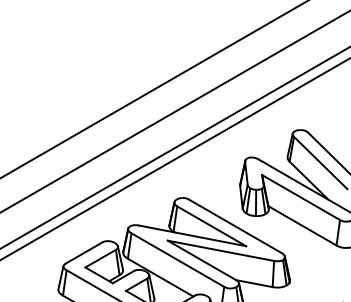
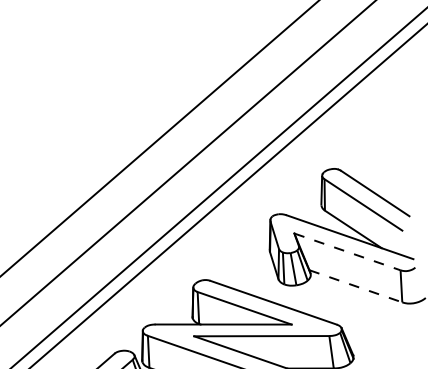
line: (301, 197) -> (347, 251), solid -> dashed
line: (302, 226) -> (356, 287), solid -> dashed

